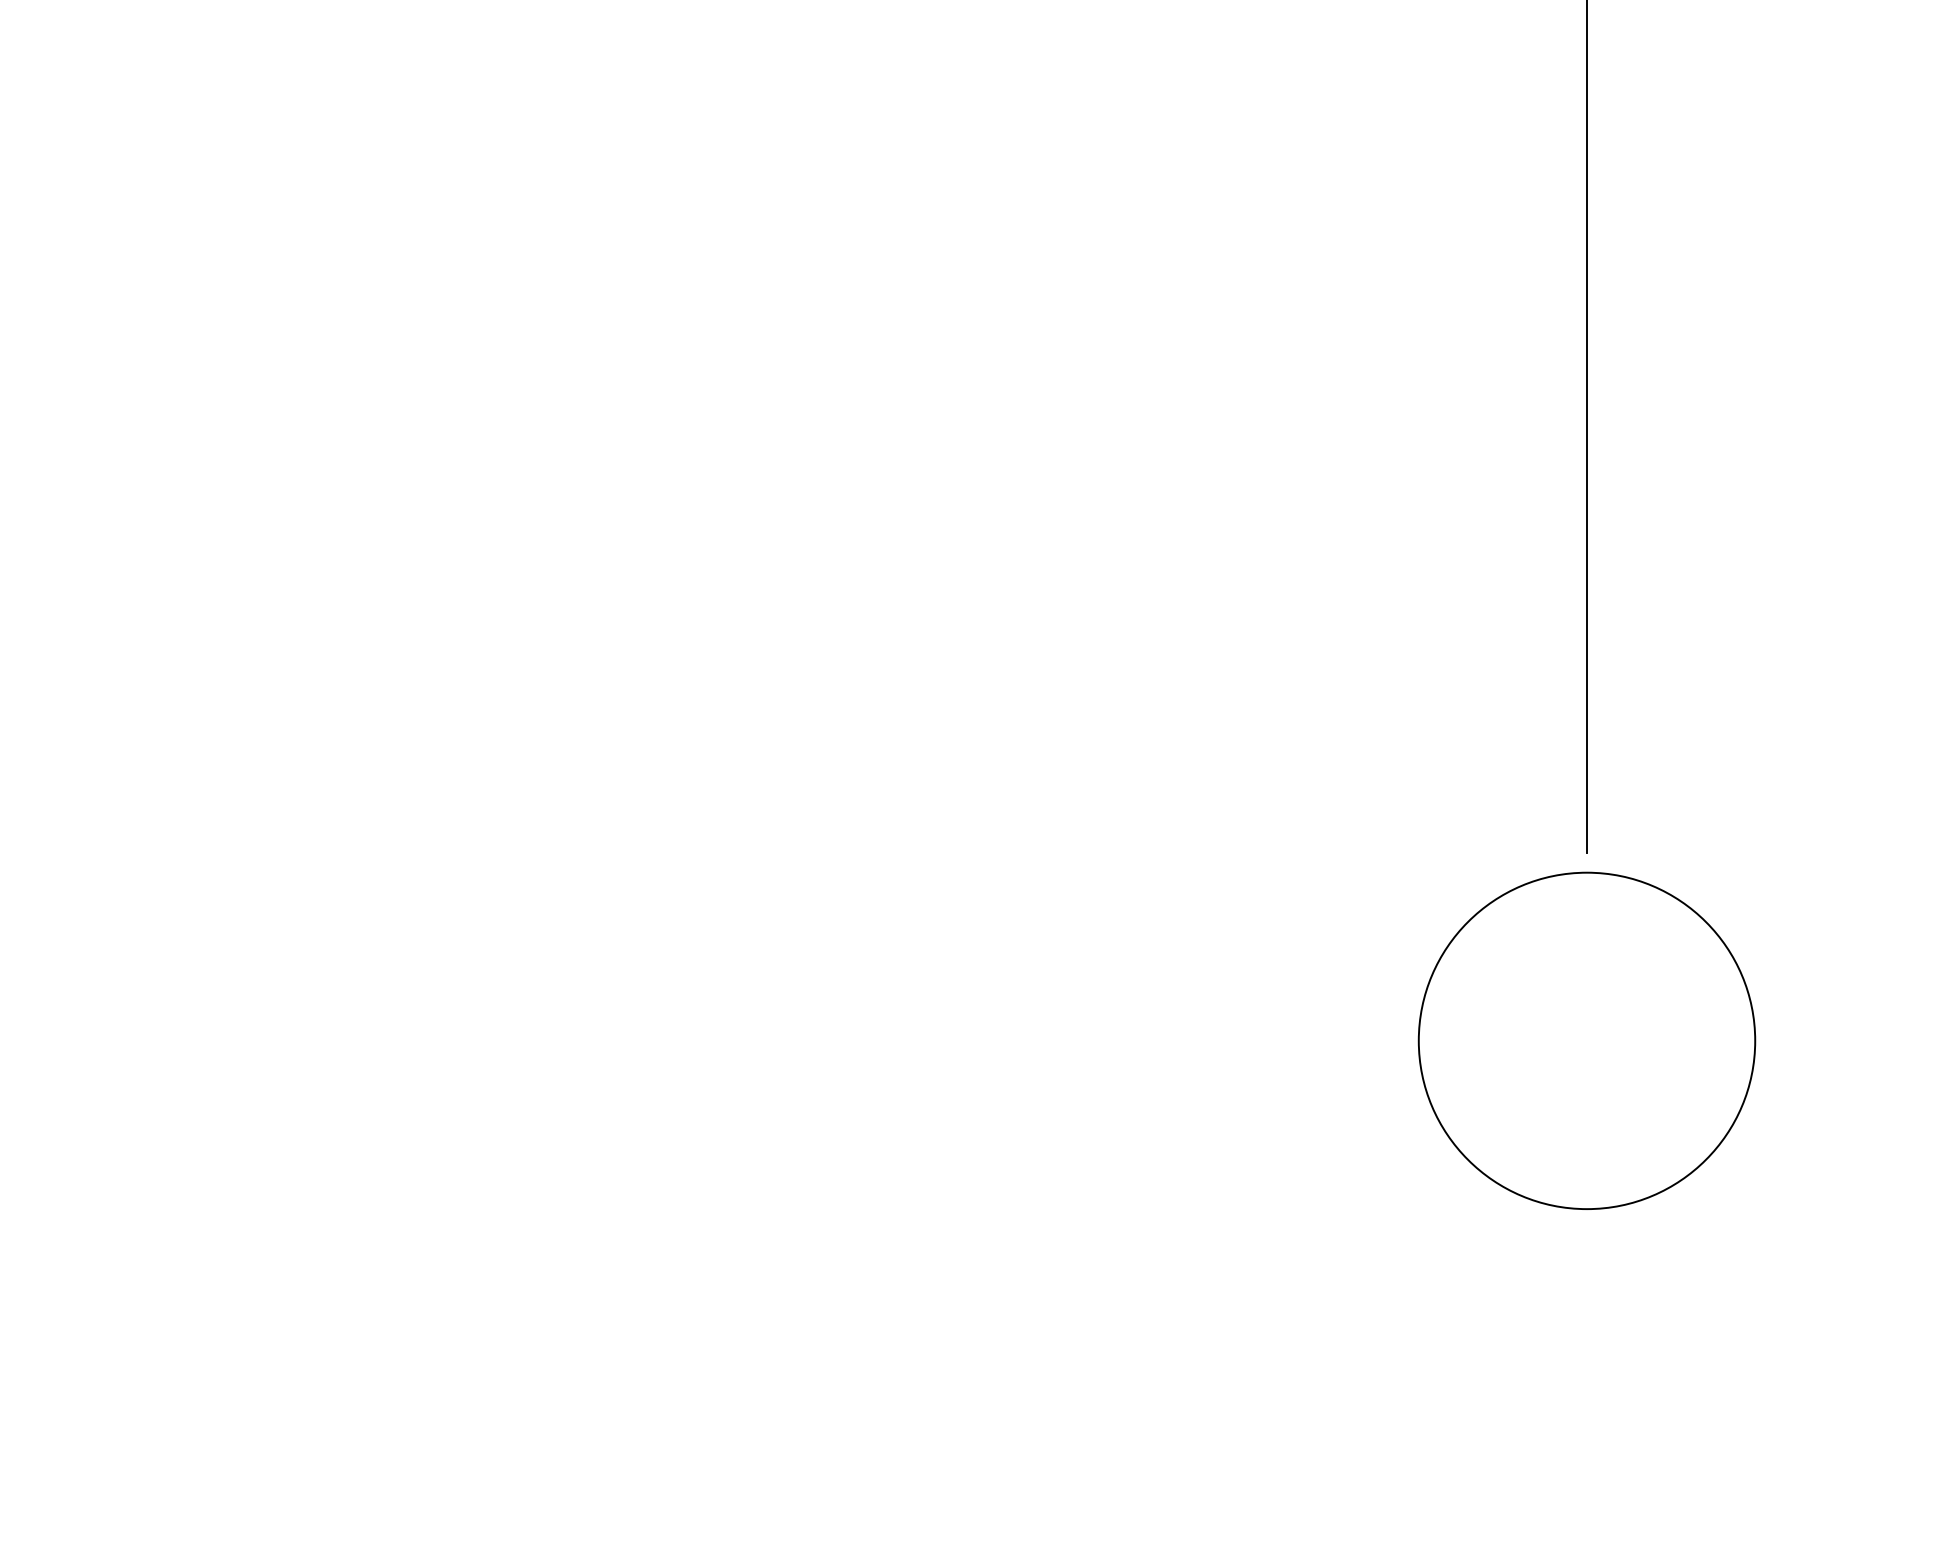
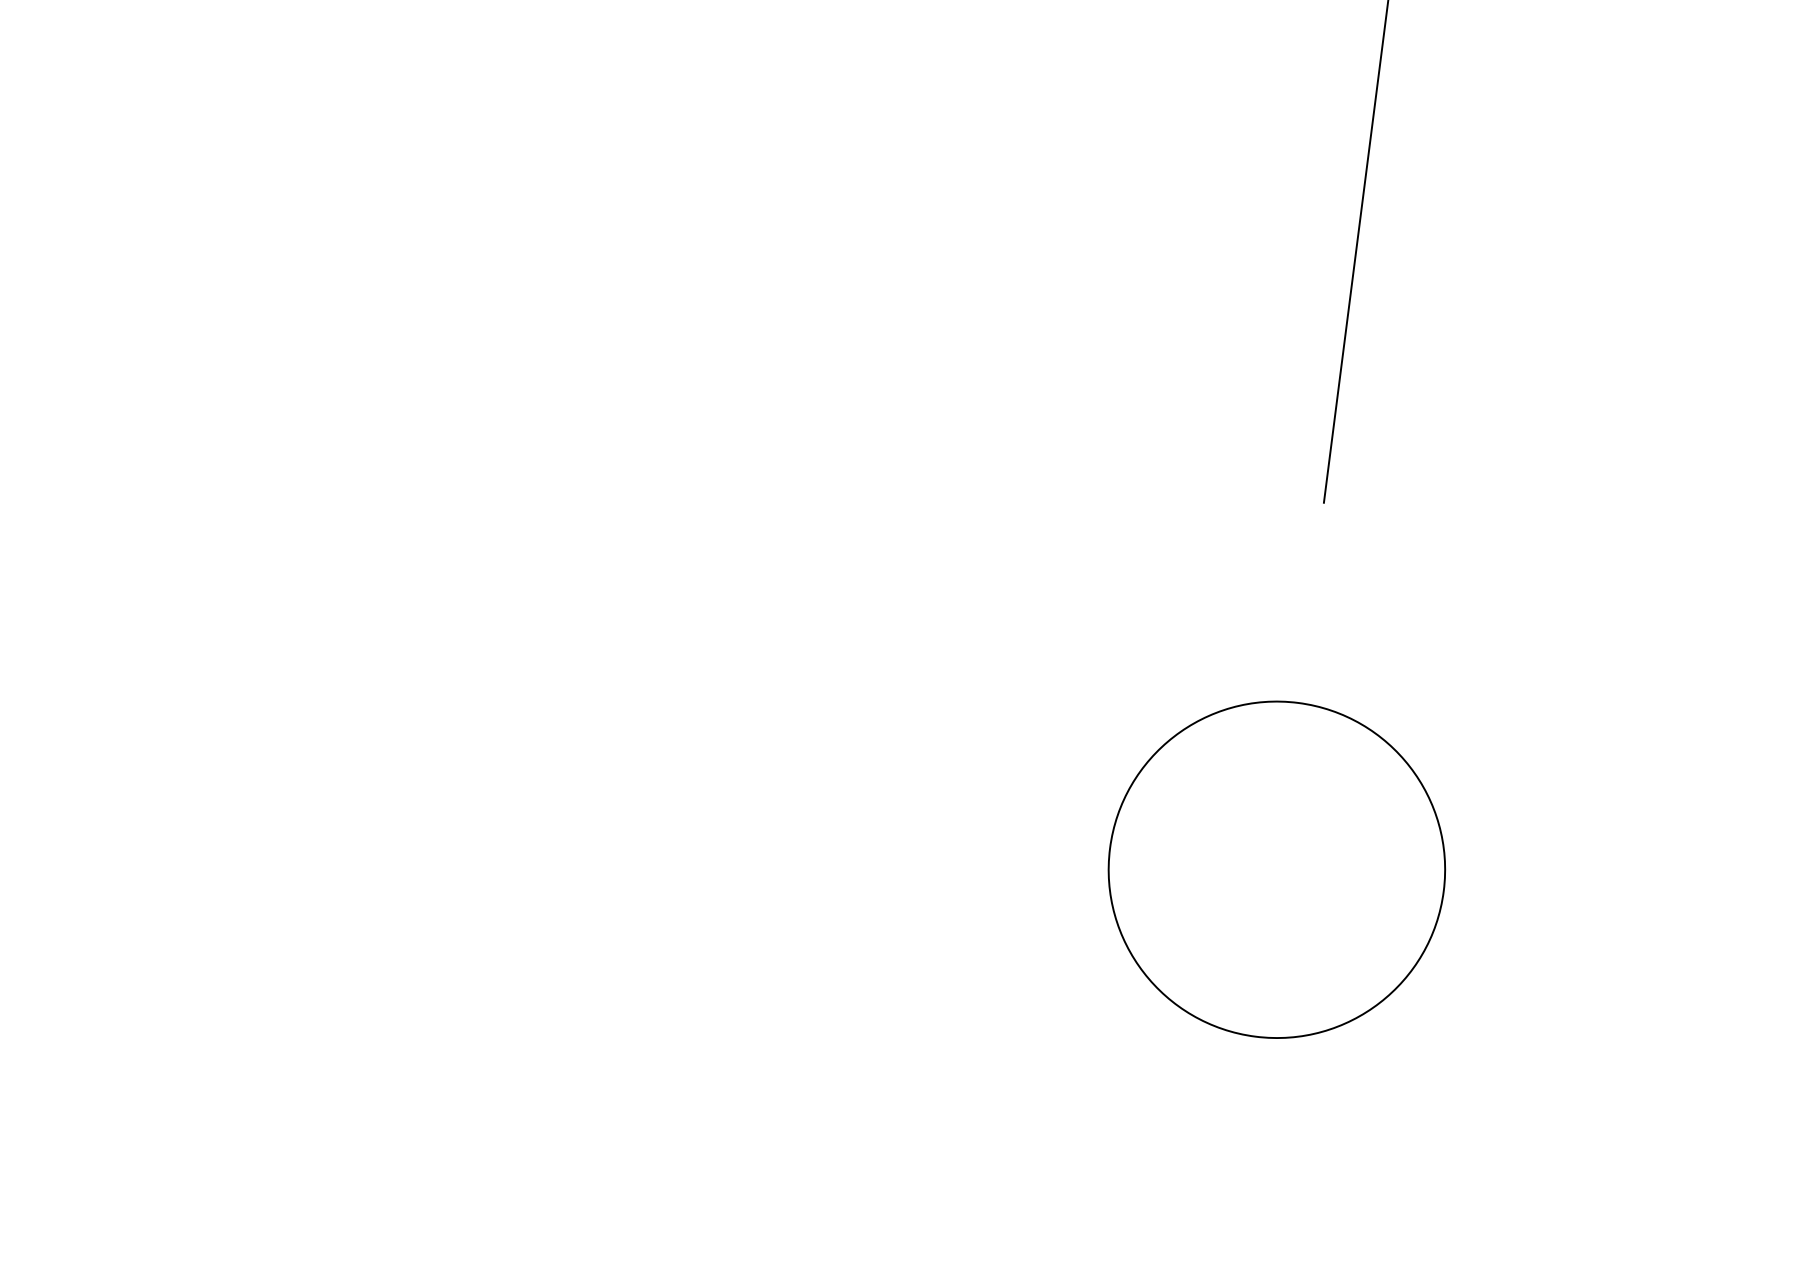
circle: (1586, 1040) -> (1276, 869), moved

